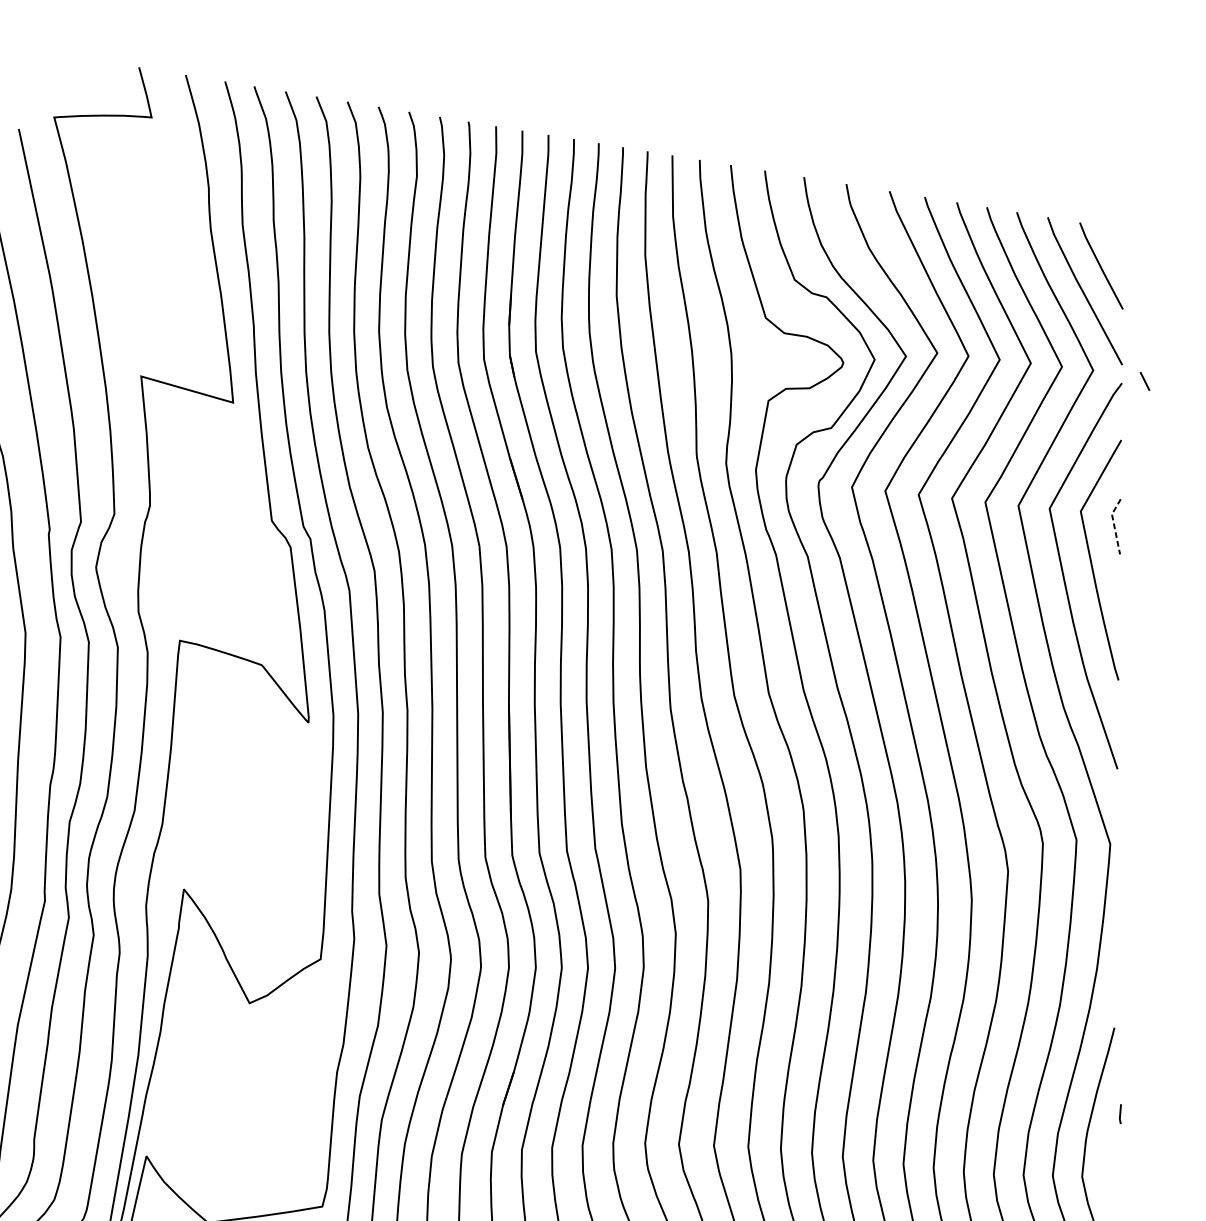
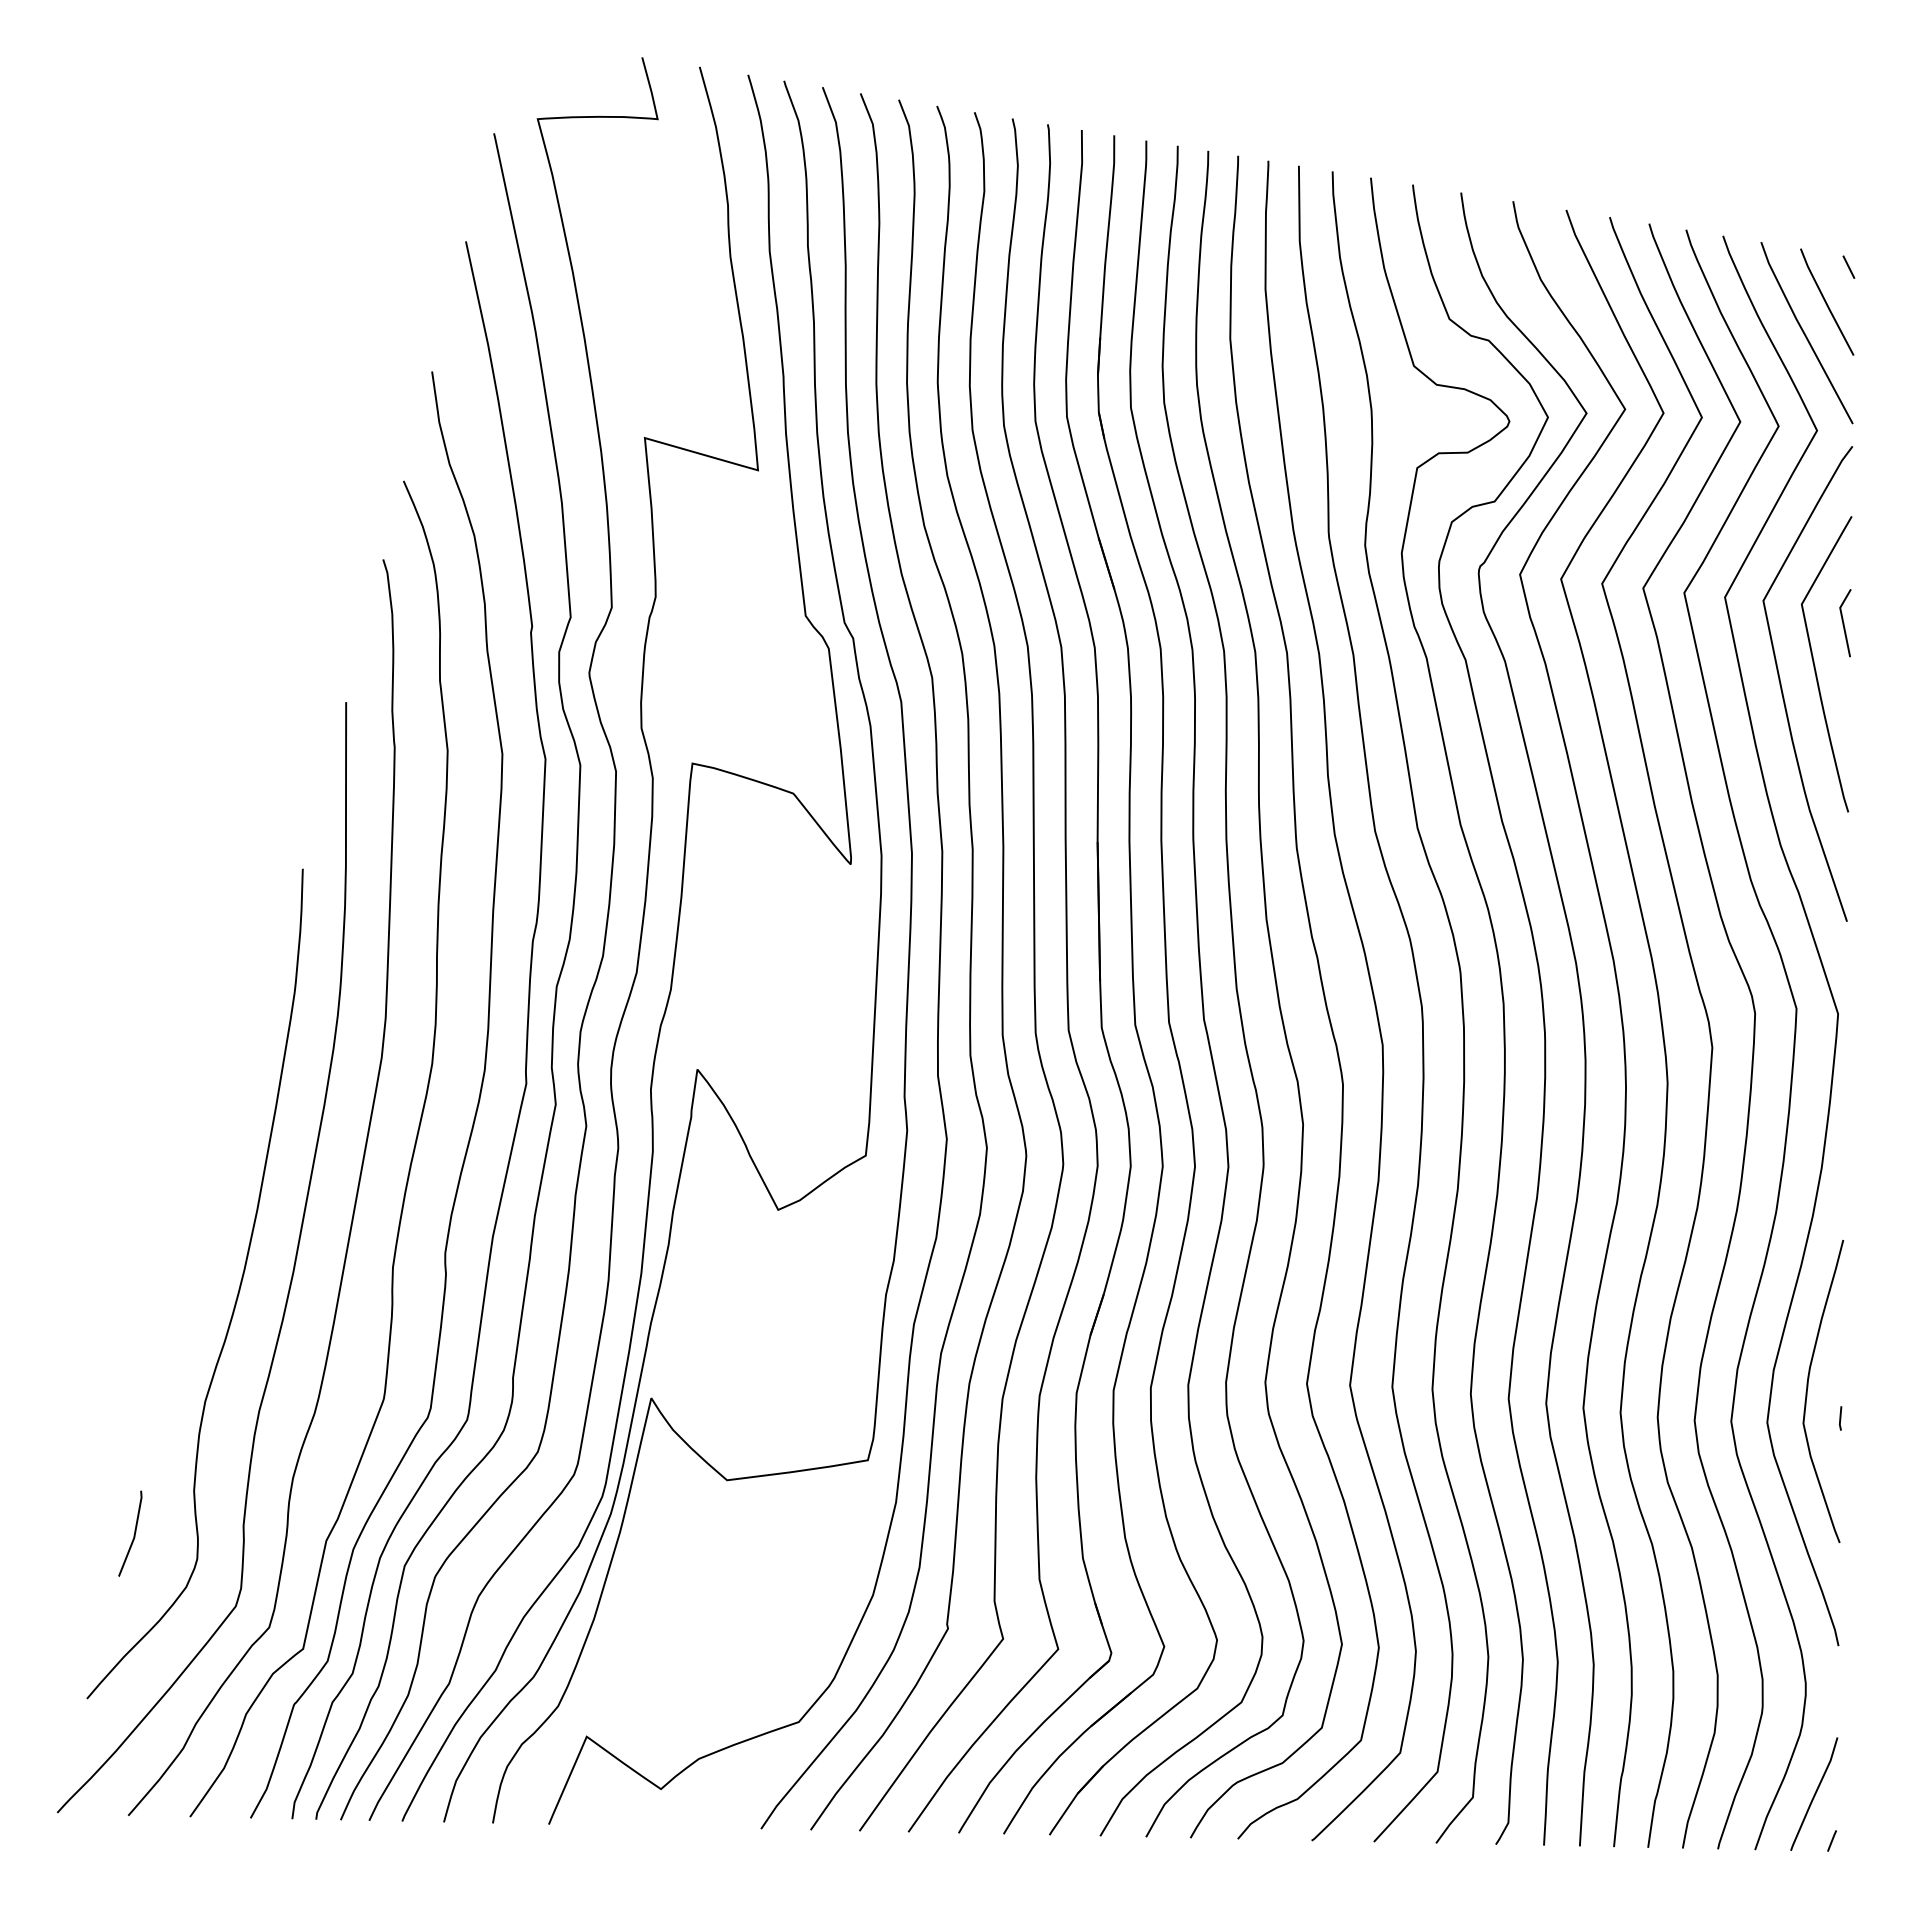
line: (1144, 380) -> (1848, 266), moved
line: (1113, 525) -> (1842, 621), dashed -> solid
line: (1120, 1114) -> (1840, 1418), moved

